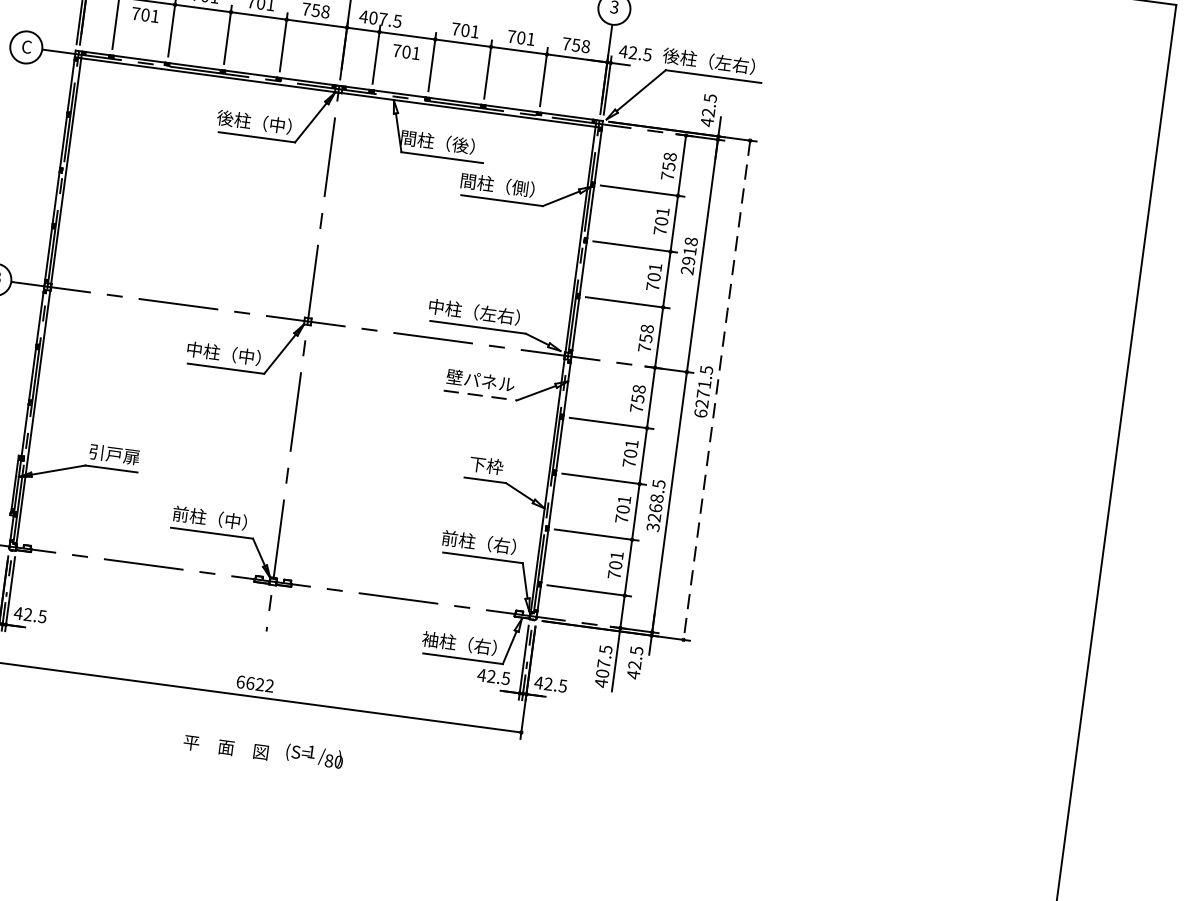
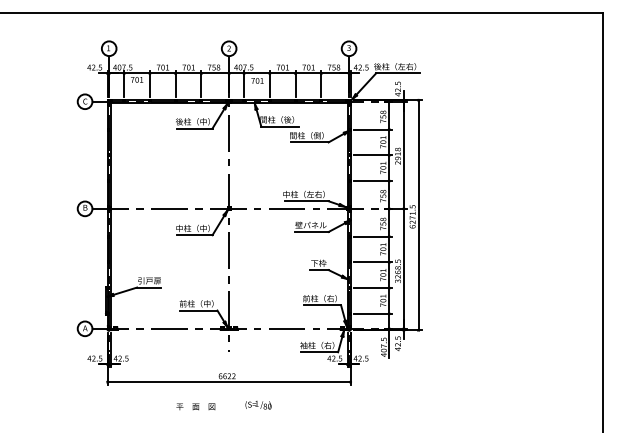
line: (716, 390) -> (418, 215), dashed -> solid
line: (479, 396) -> (311, 232), dashed -> solid
text: (225, 746) -> (195, 406), moved

